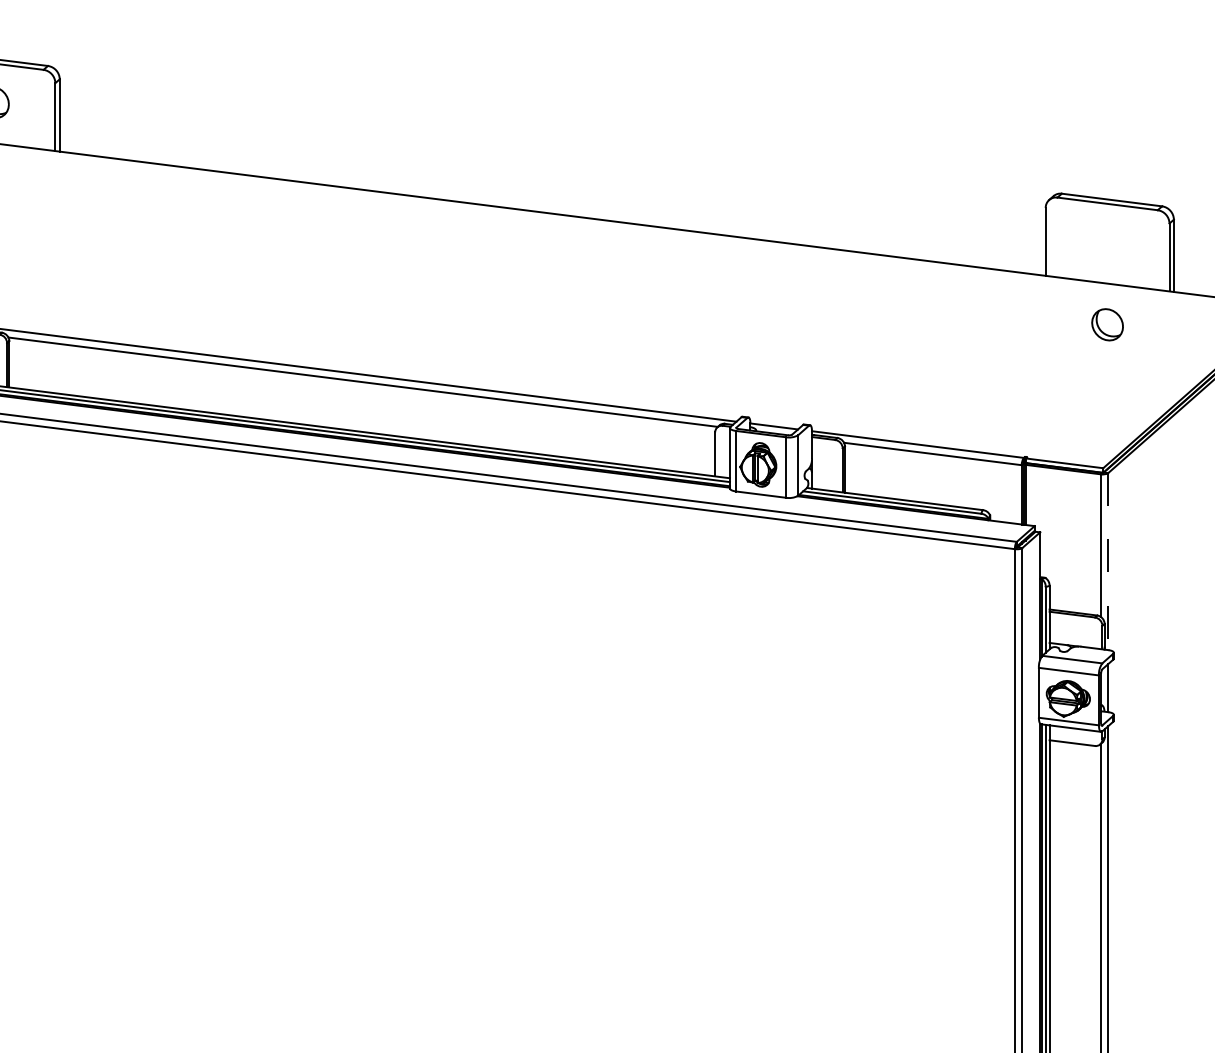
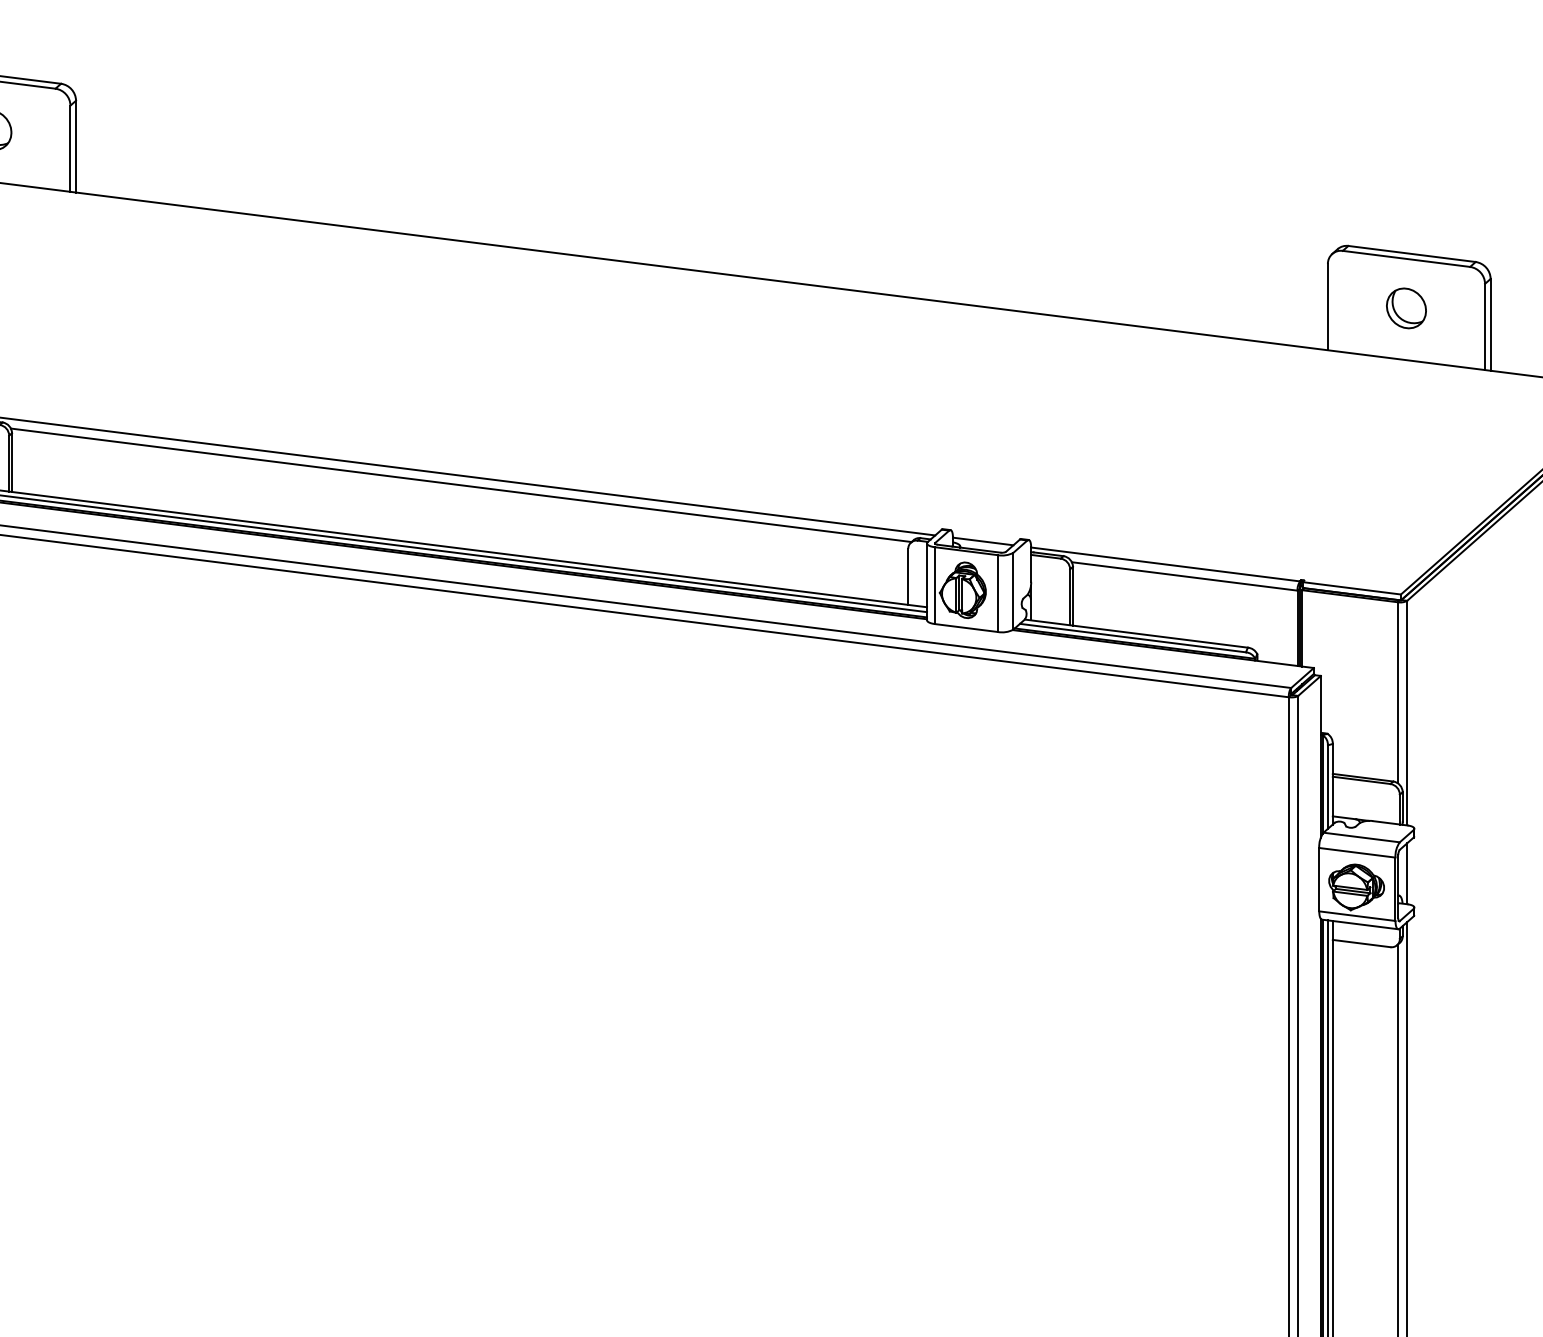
part: (1107, 324) -> (1406, 308), moved
line: (1108, 561) -> (1407, 713), dashed -> solid

